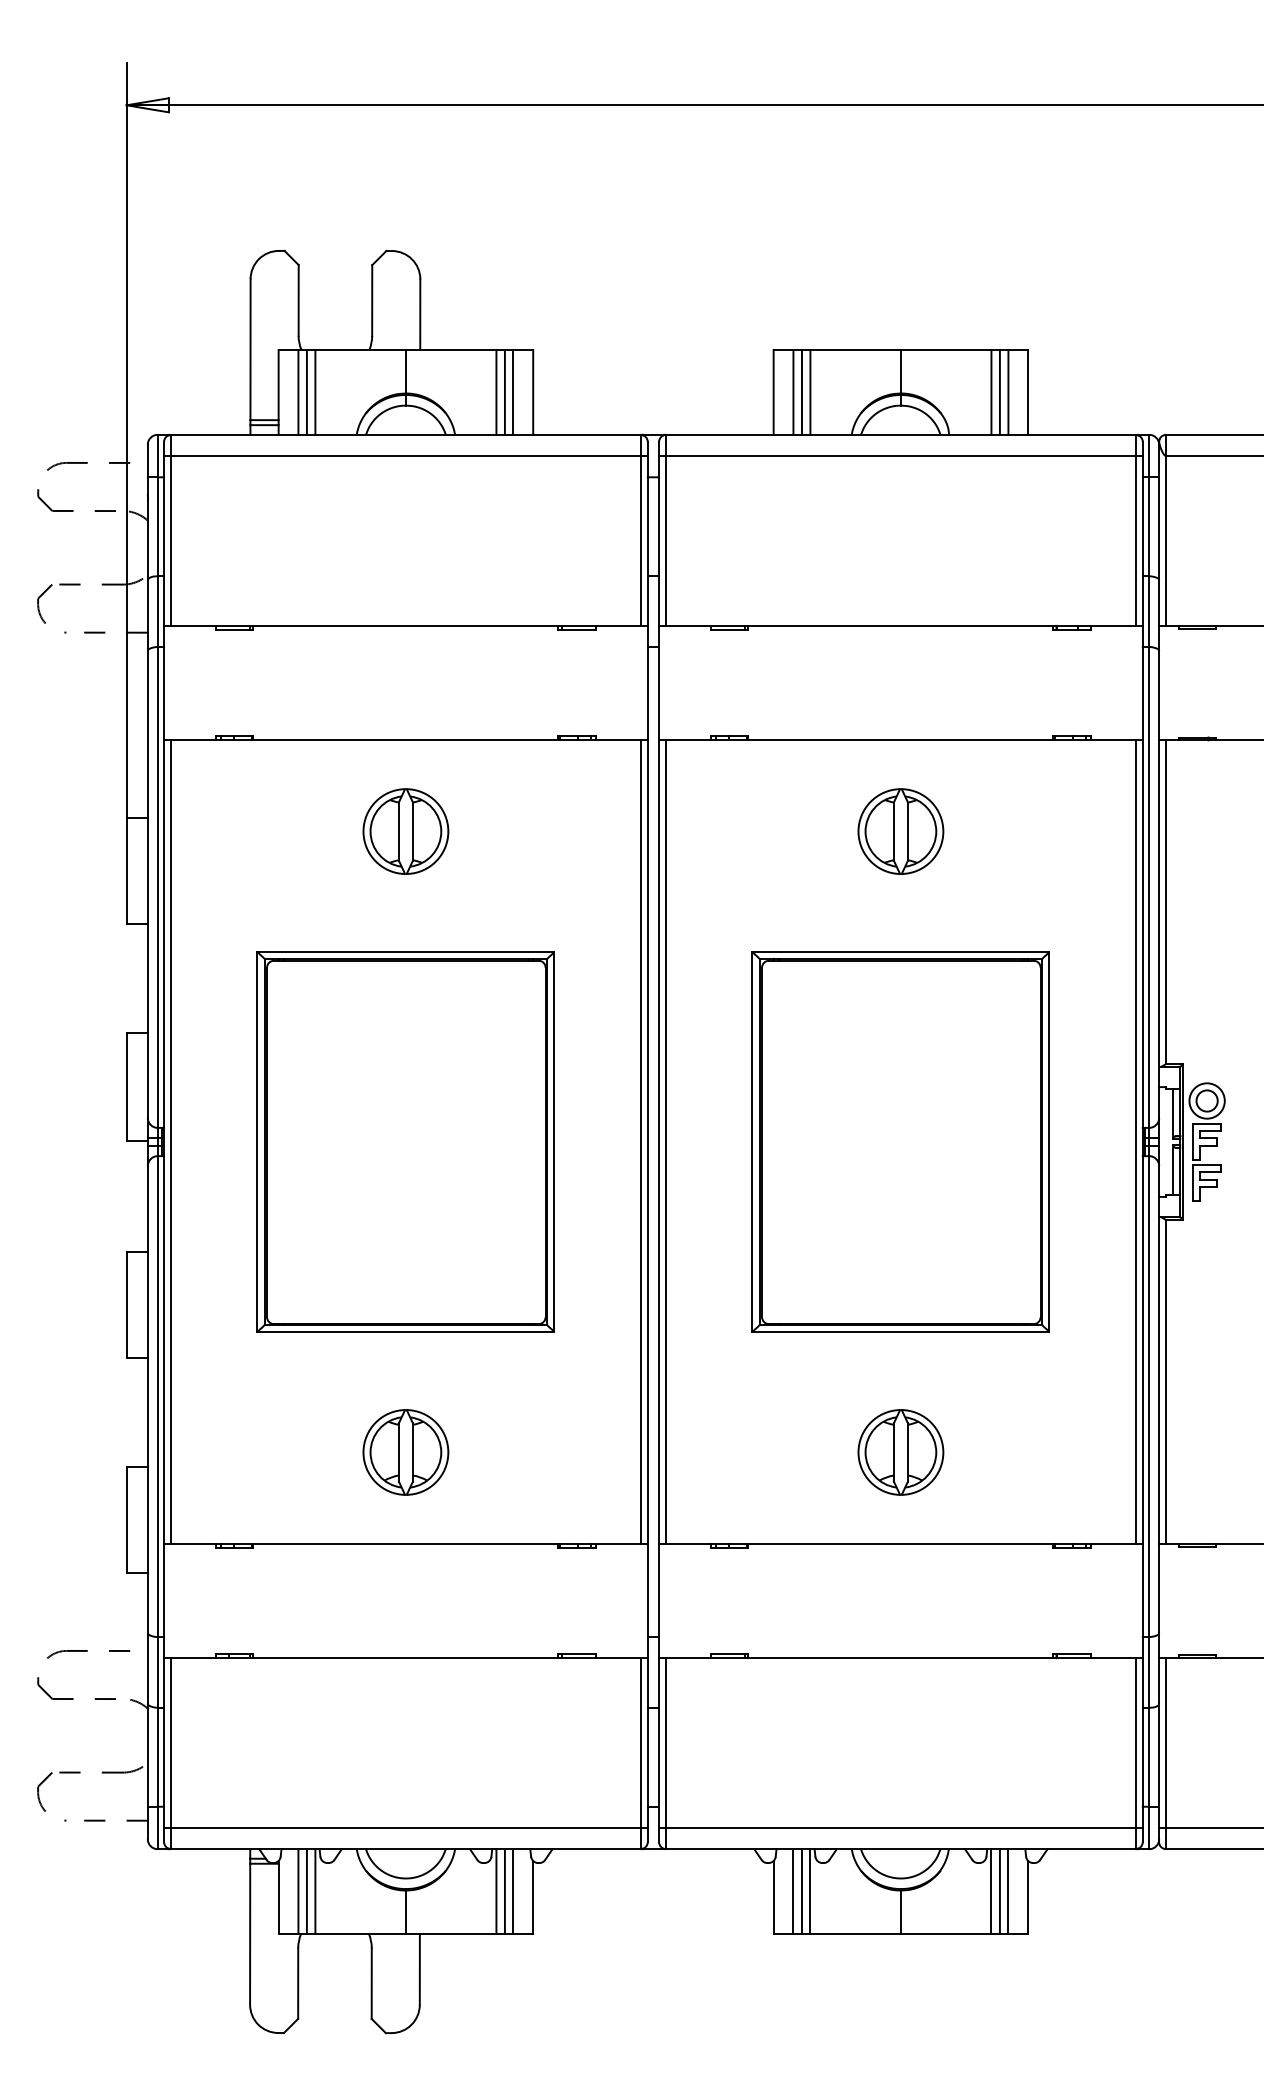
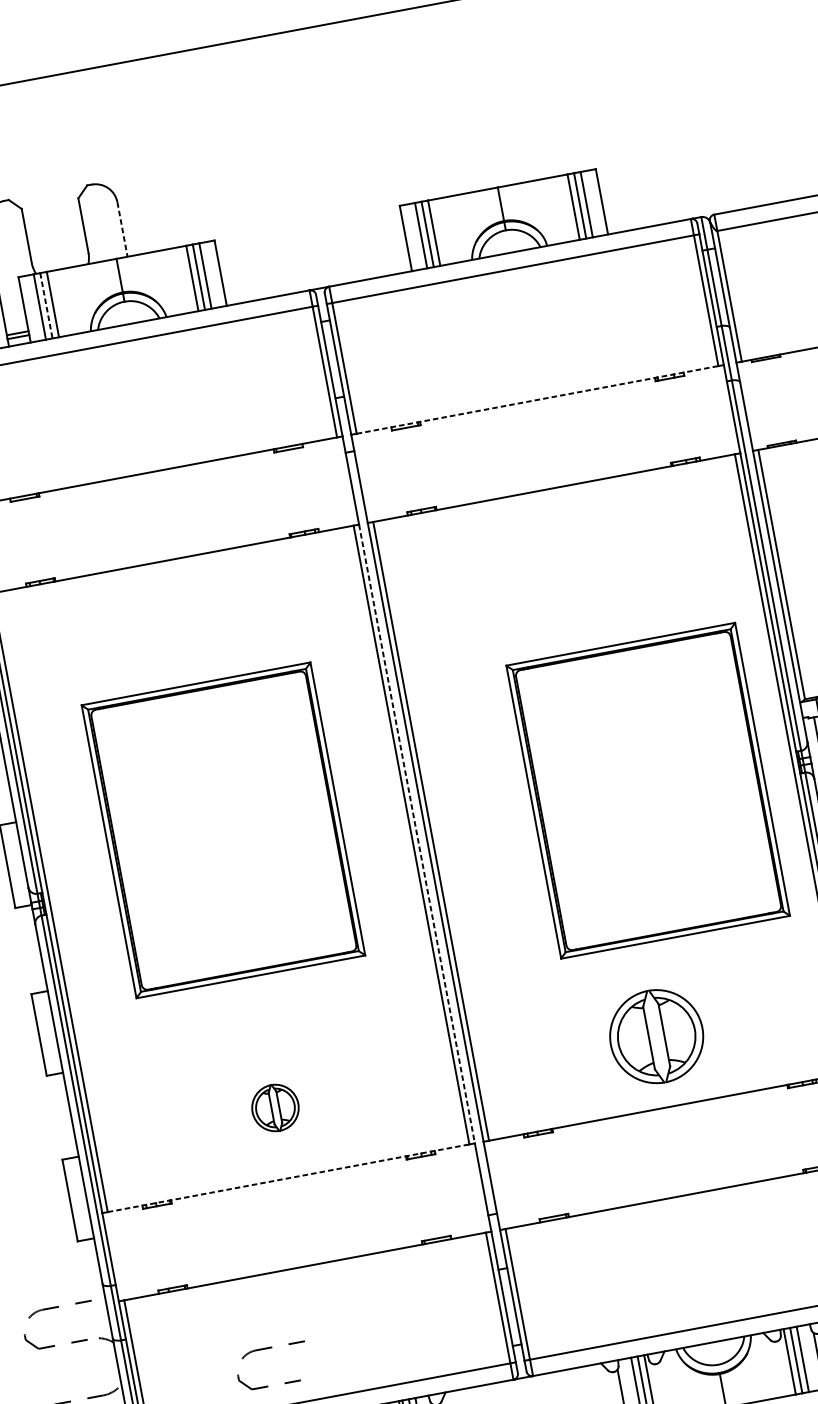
line: (420, 315) -> (122, 230), solid -> dashed
line: (306, 392) -> (46, 305), solid -> dashed
line: (900, 625) -> (537, 399), solid -> dashed
part: (405, 831) -> (185, 629), removed
part: (900, 831) -> (566, 558), removed
part: (405, 1141) -> (223, 830), moved
part: (900, 1141) -> (647, 790), moved
line: (647, 1142) -> (416, 834), solid -> dashed
part: (405, 1452) -> (275, 1108), size x0.7
part: (900, 1452) -> (656, 1036), size x1.4
line: (405, 1543) -> (288, 1178), solid -> dashed
part: (341, 1752) -> (269, 1348), added

